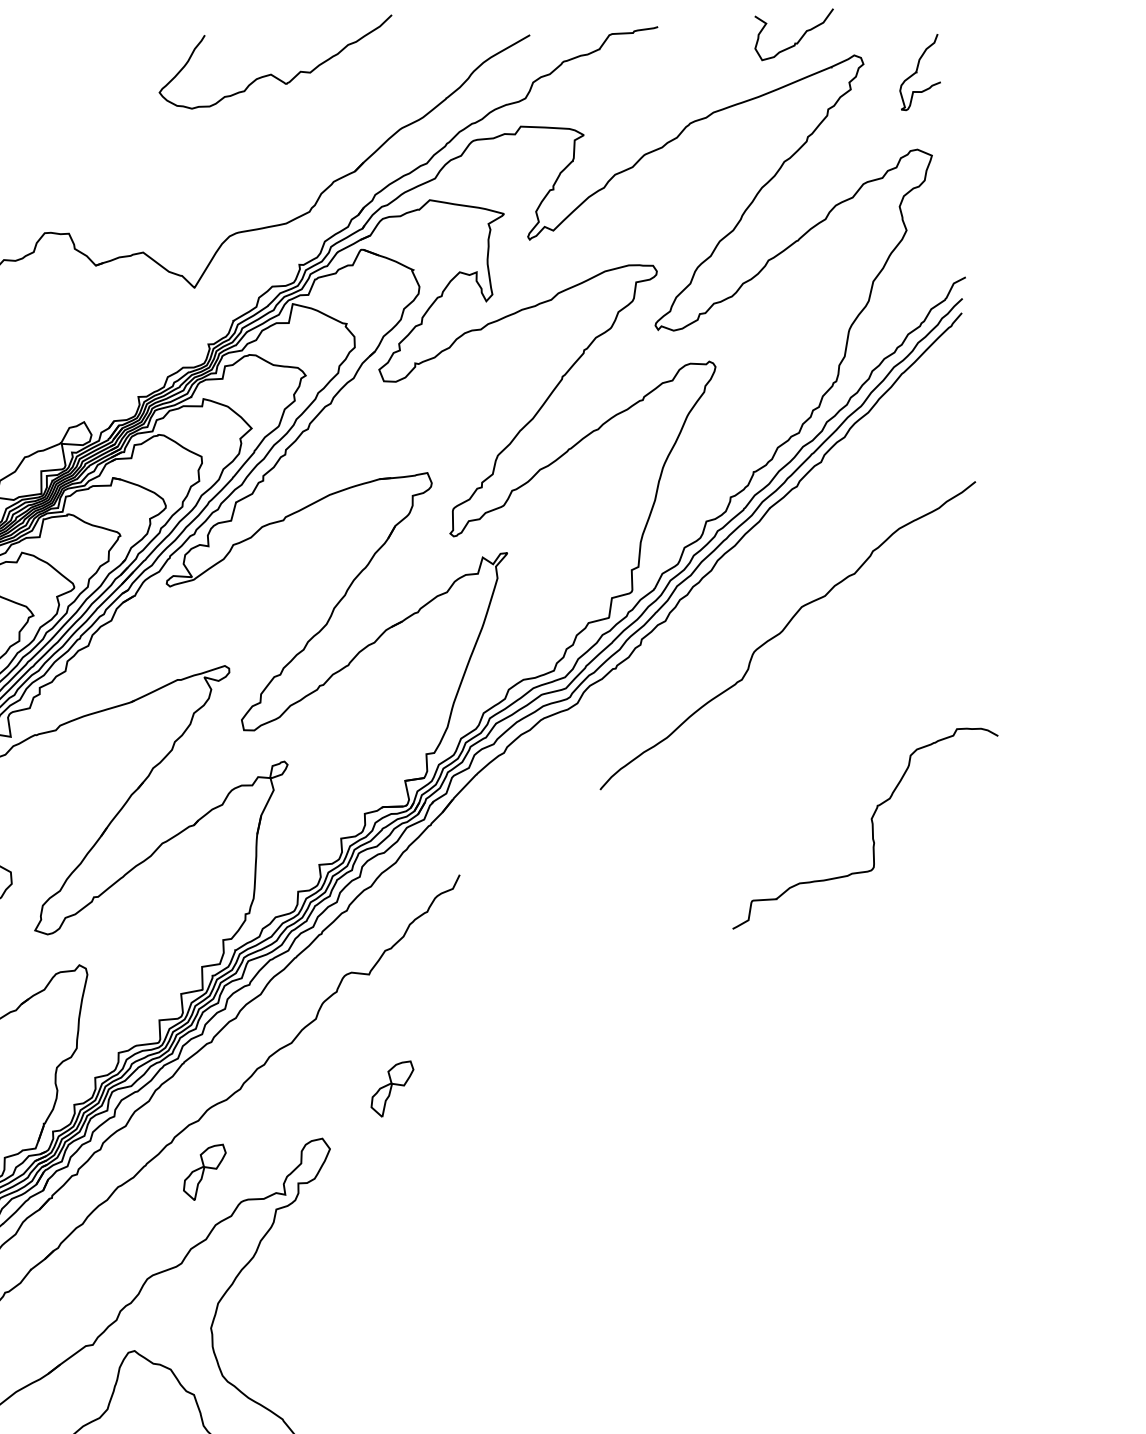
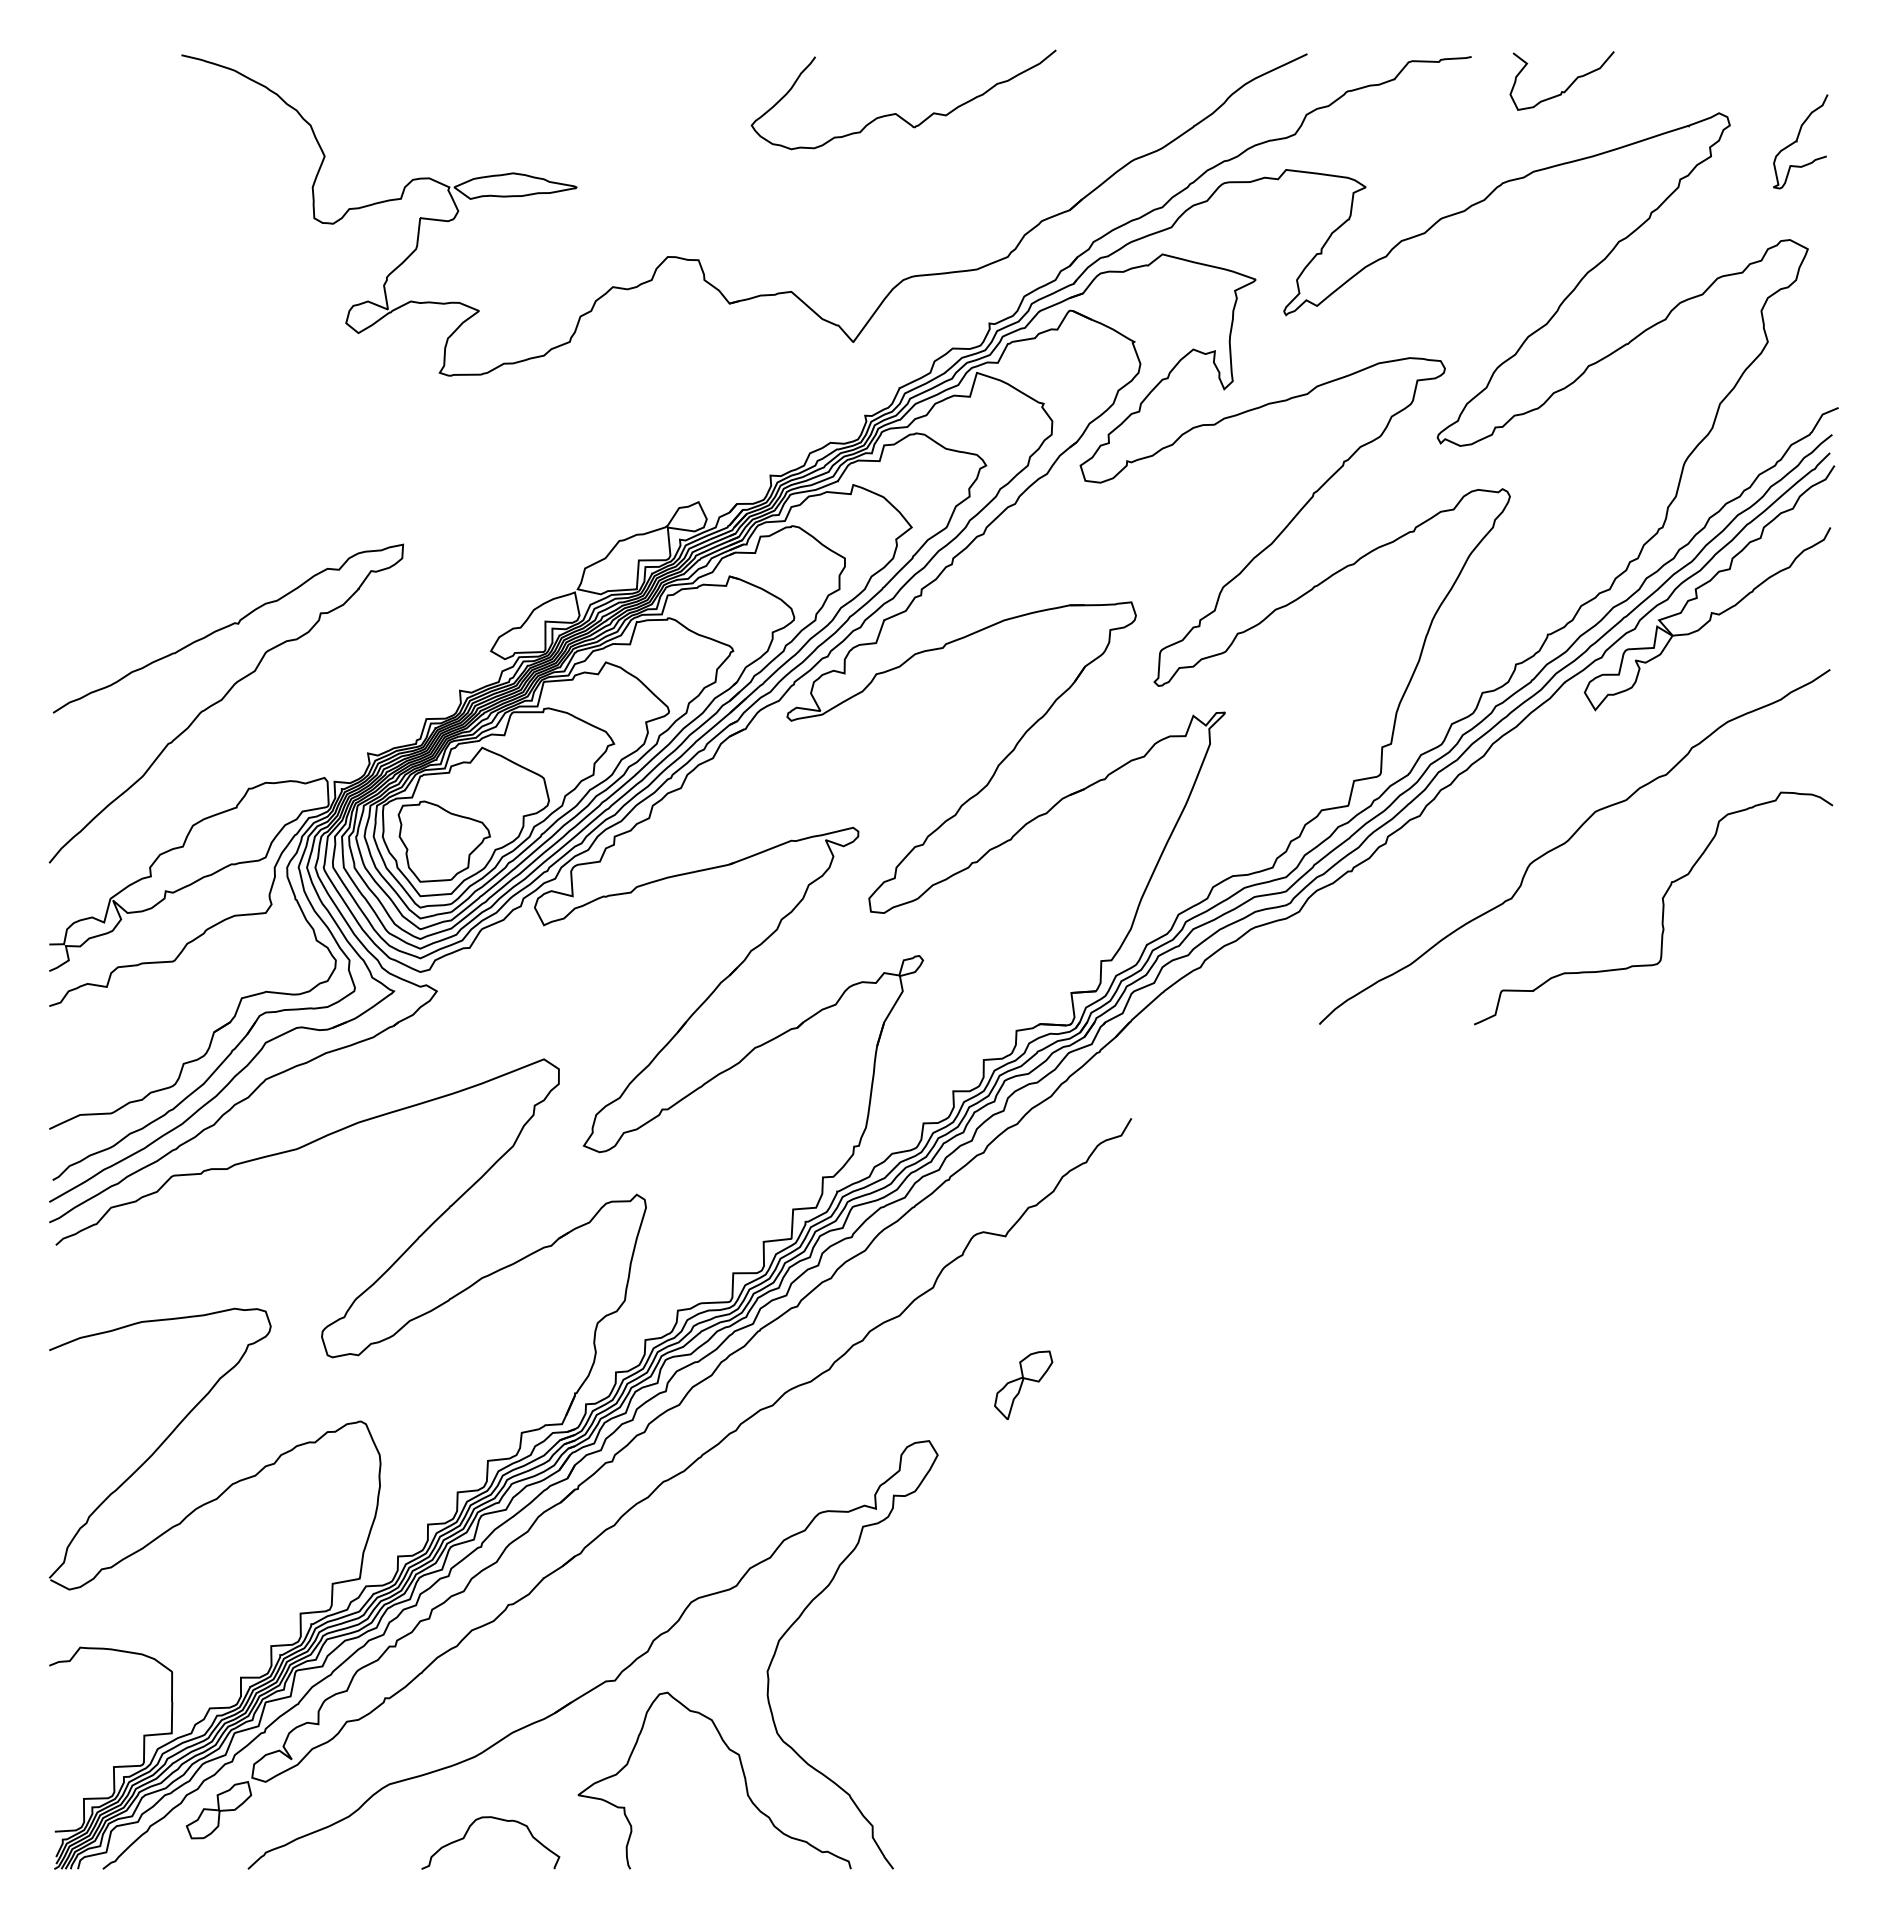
curve: (800, 38) -> (1568, 86), moved
curve: (271, 74) -> (896, 113), moved
part: (876, 426) -> (1709, 588), added
curve: (872, 826) -> (1662, 908), moved
part: (204, 1172) -> (775, 1471), removed

